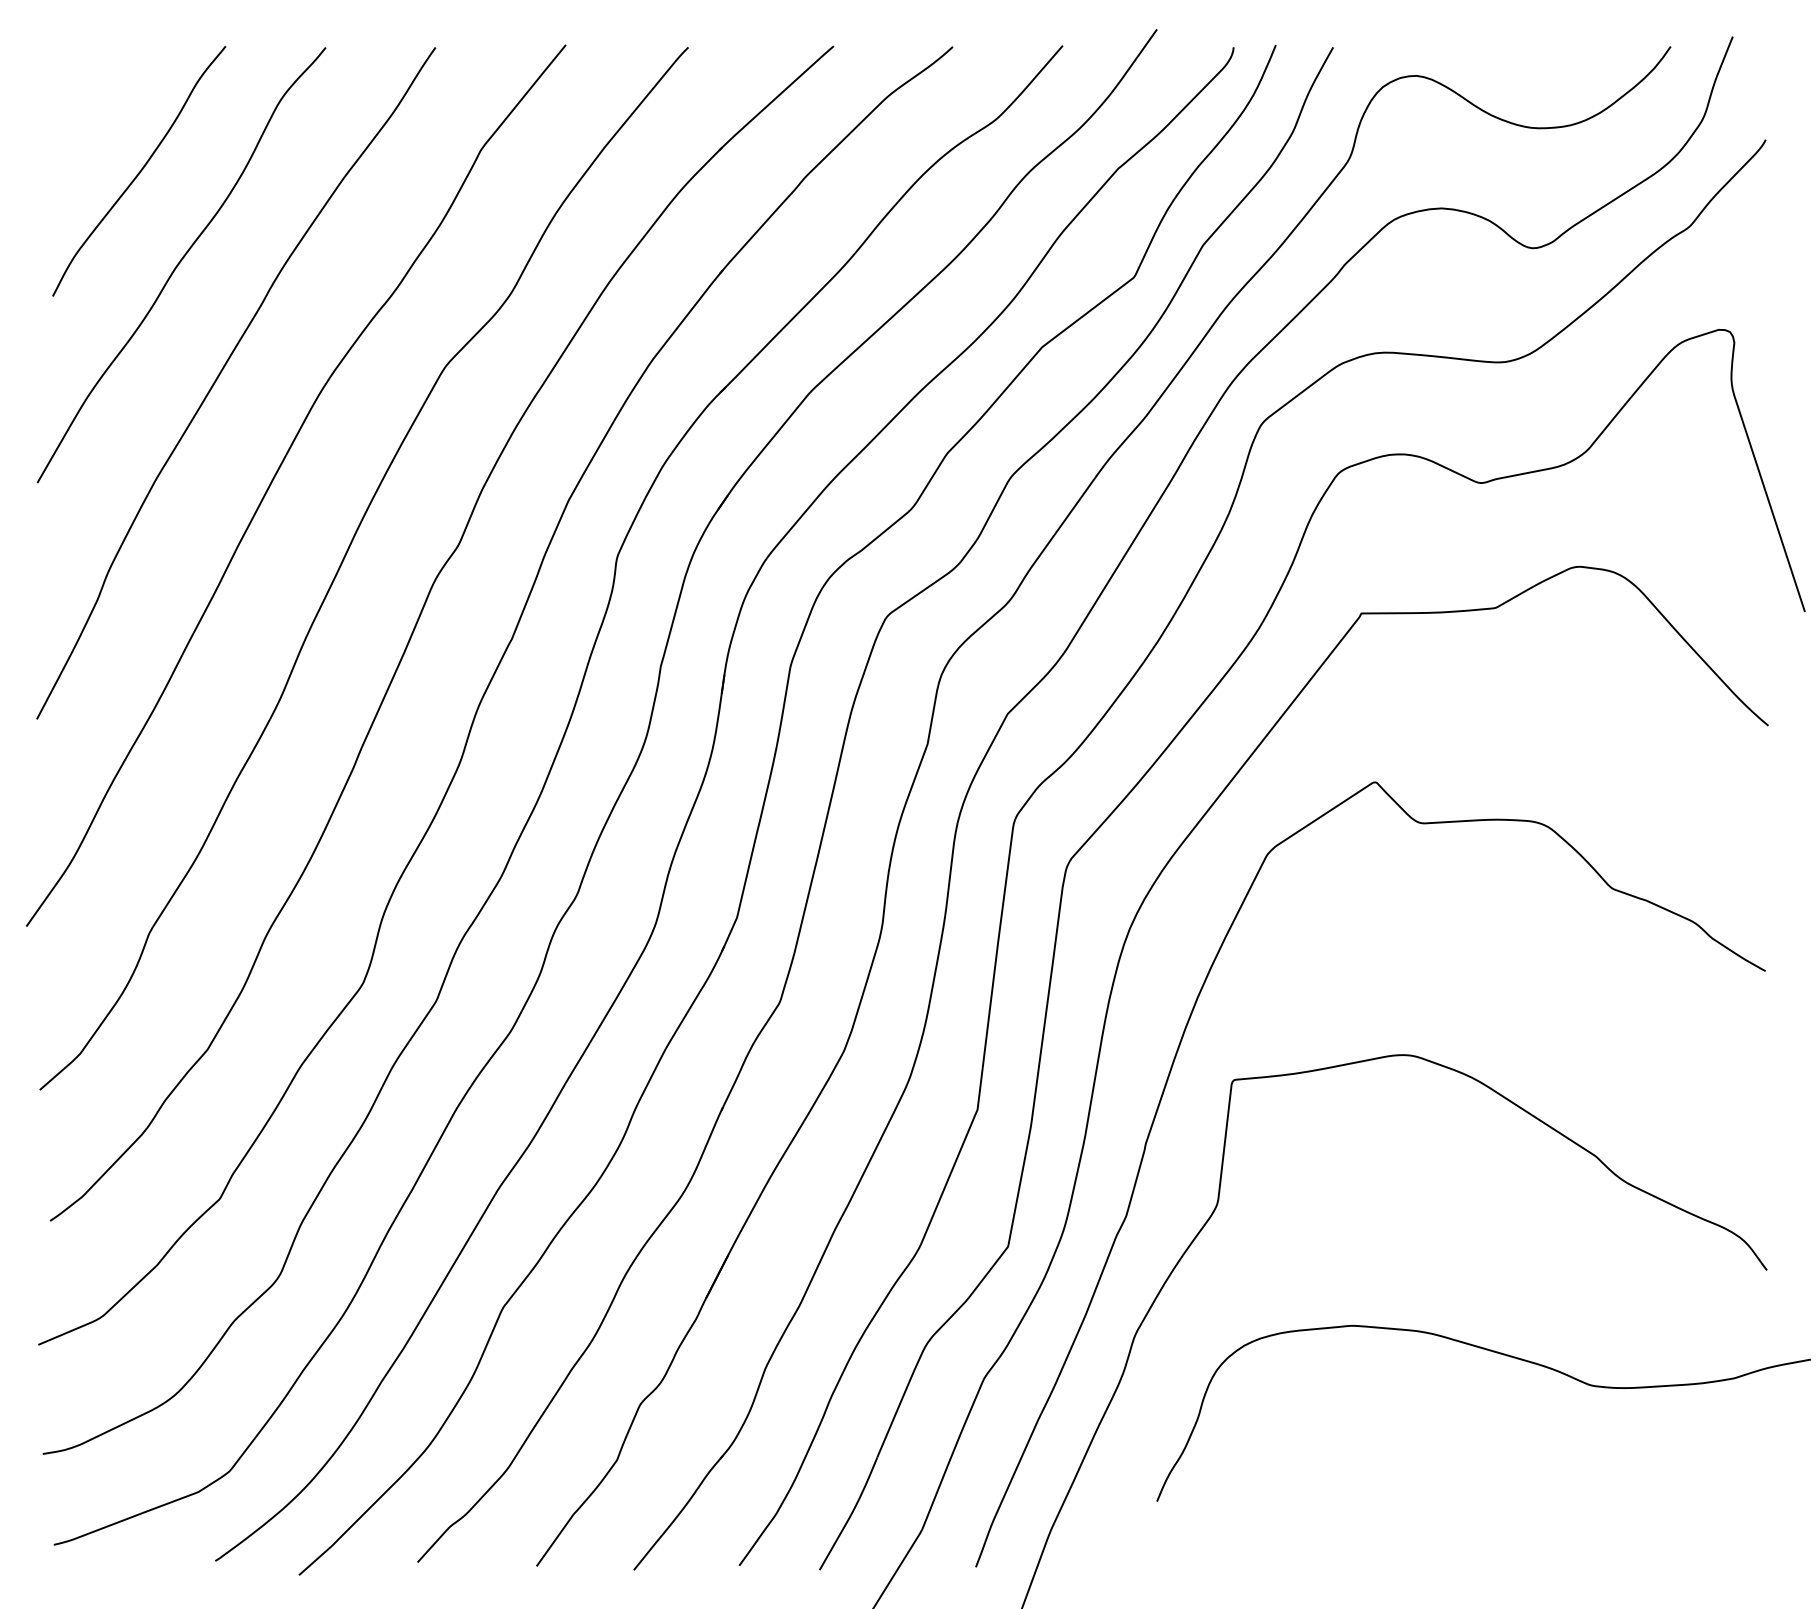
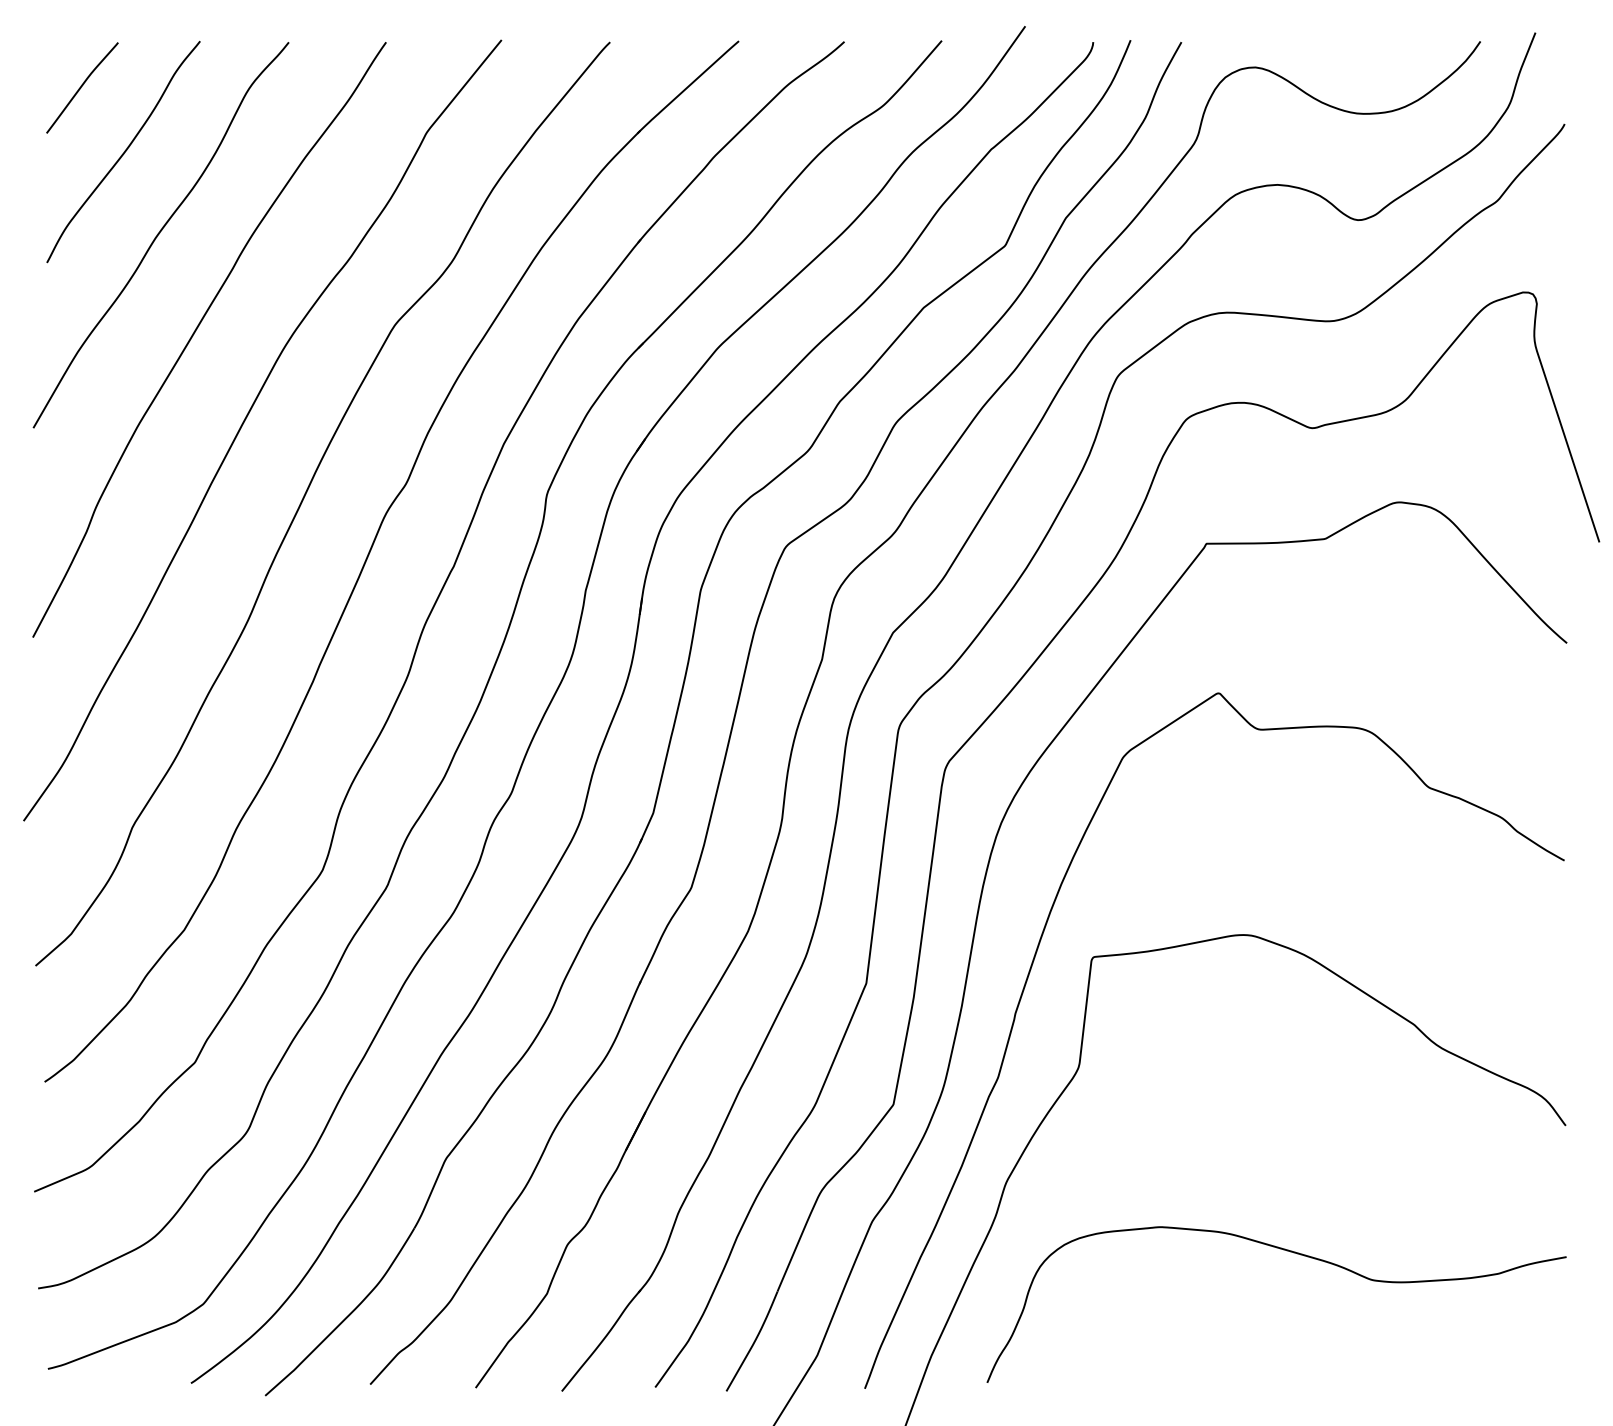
curve: (92, 97) -> (82, 86), added
curve: (1503, 1355) -> (1294, 1253), moved

